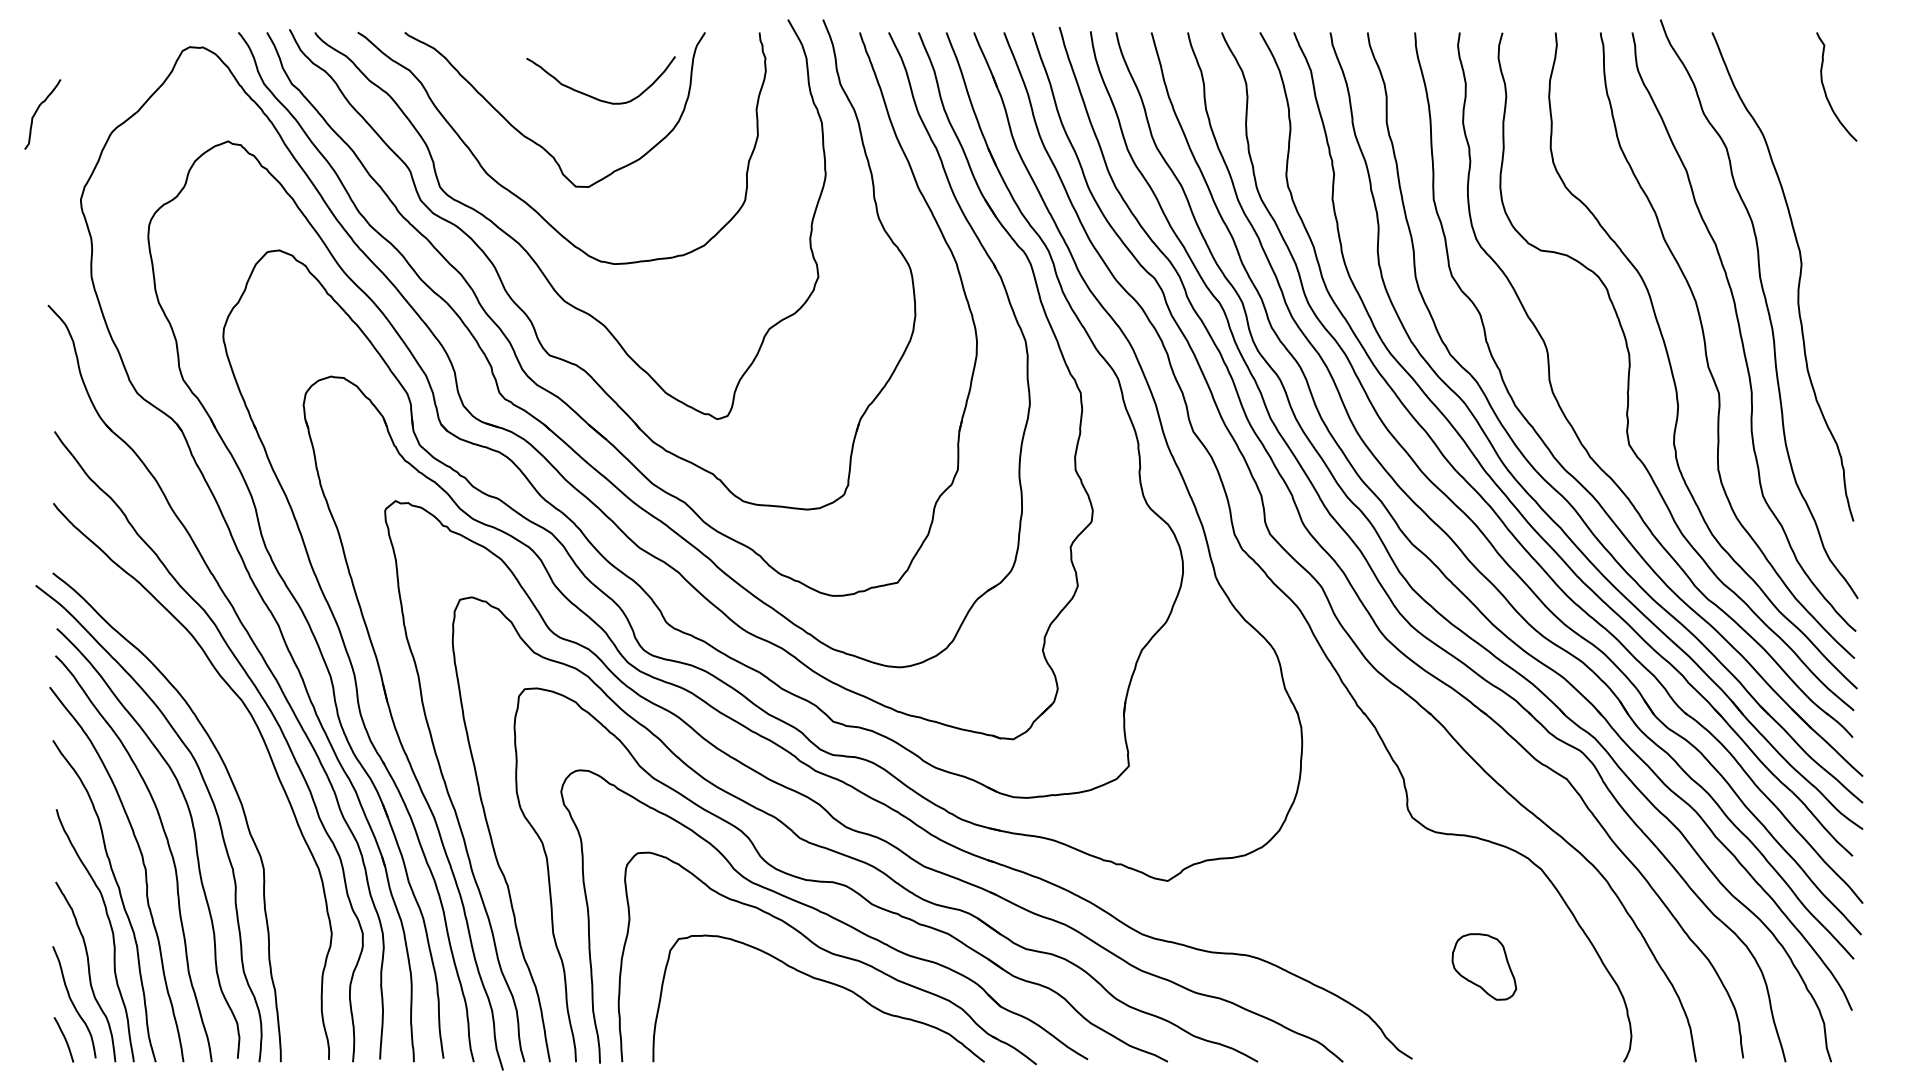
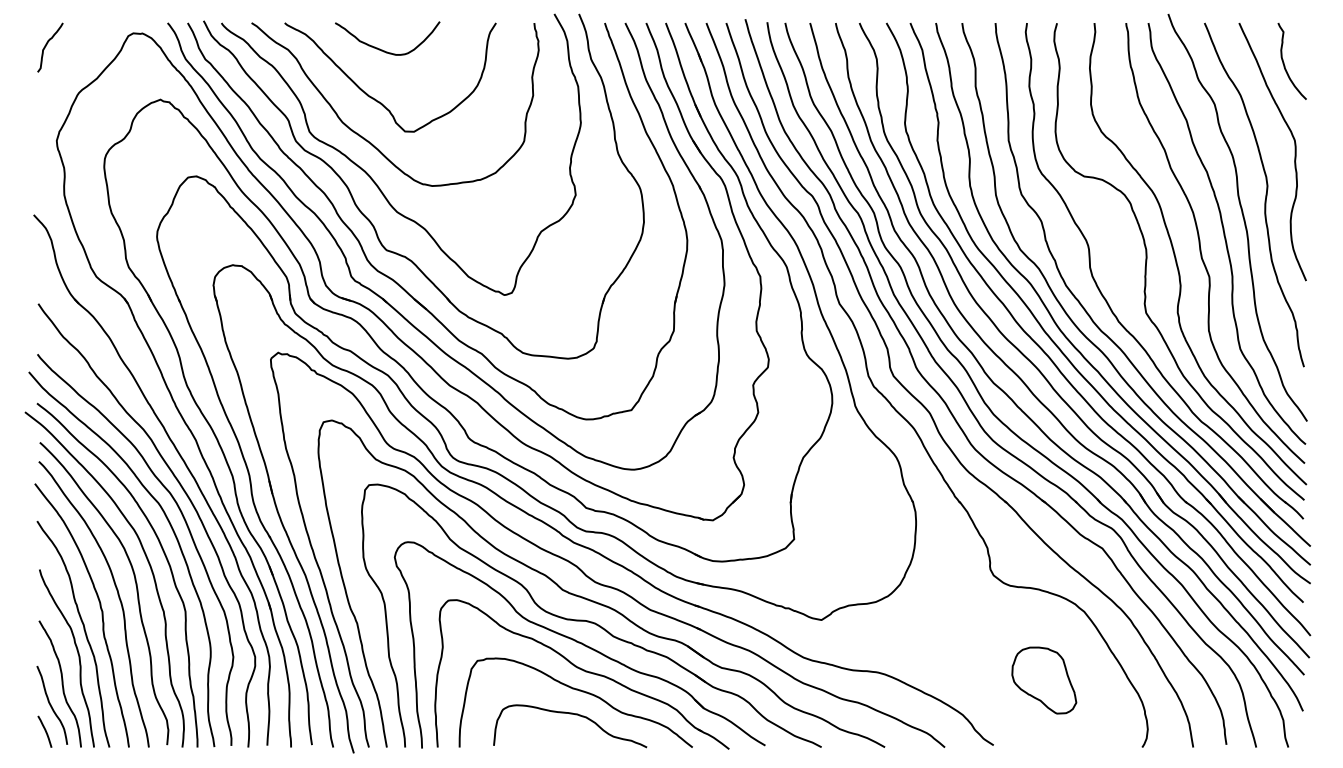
curve: (593, 96) -> (382, 49), moved
curve: (37, 111) -> (46, 45), moved
curve: (1840, 215) -> (1294, 151), added
curve: (248, 761) -> (174, 535), added
part: (1484, 966) -> (1044, 680), size x1.43
curve: (814, 1015) -> (572, 714), added

